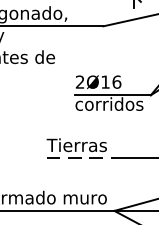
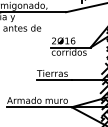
line: (80, 158) -> (54, 80), dashed -> solid

